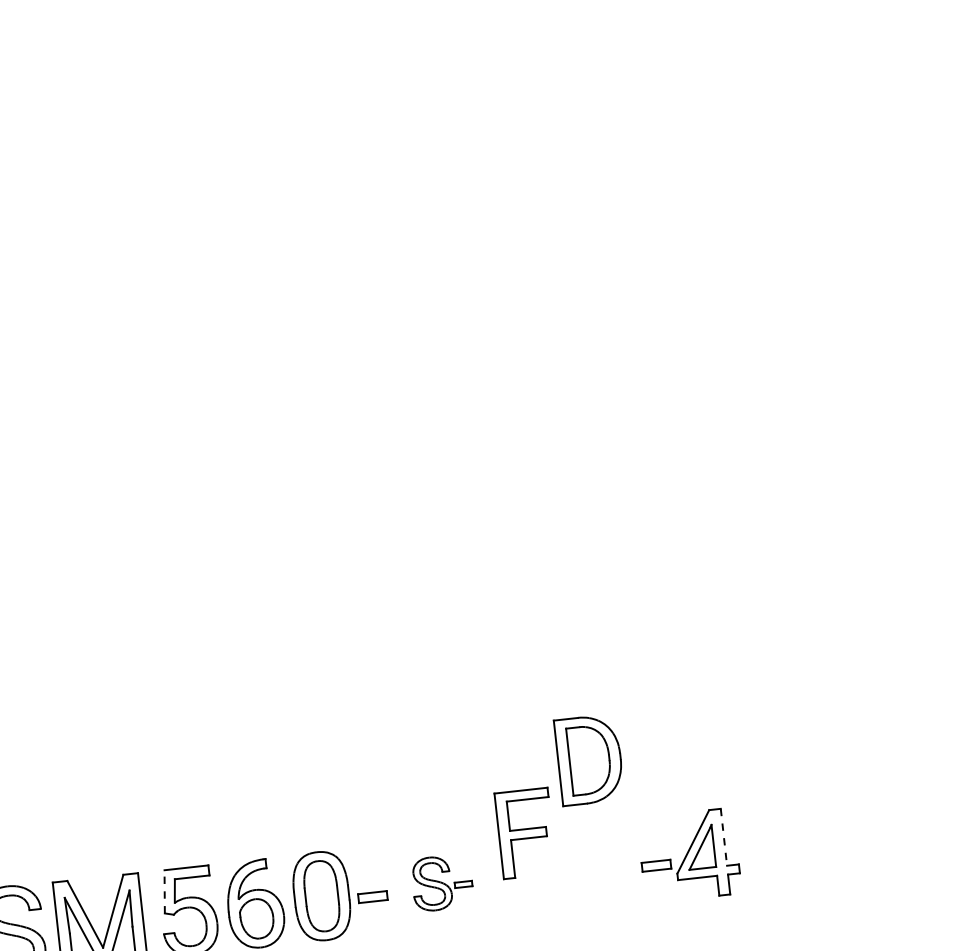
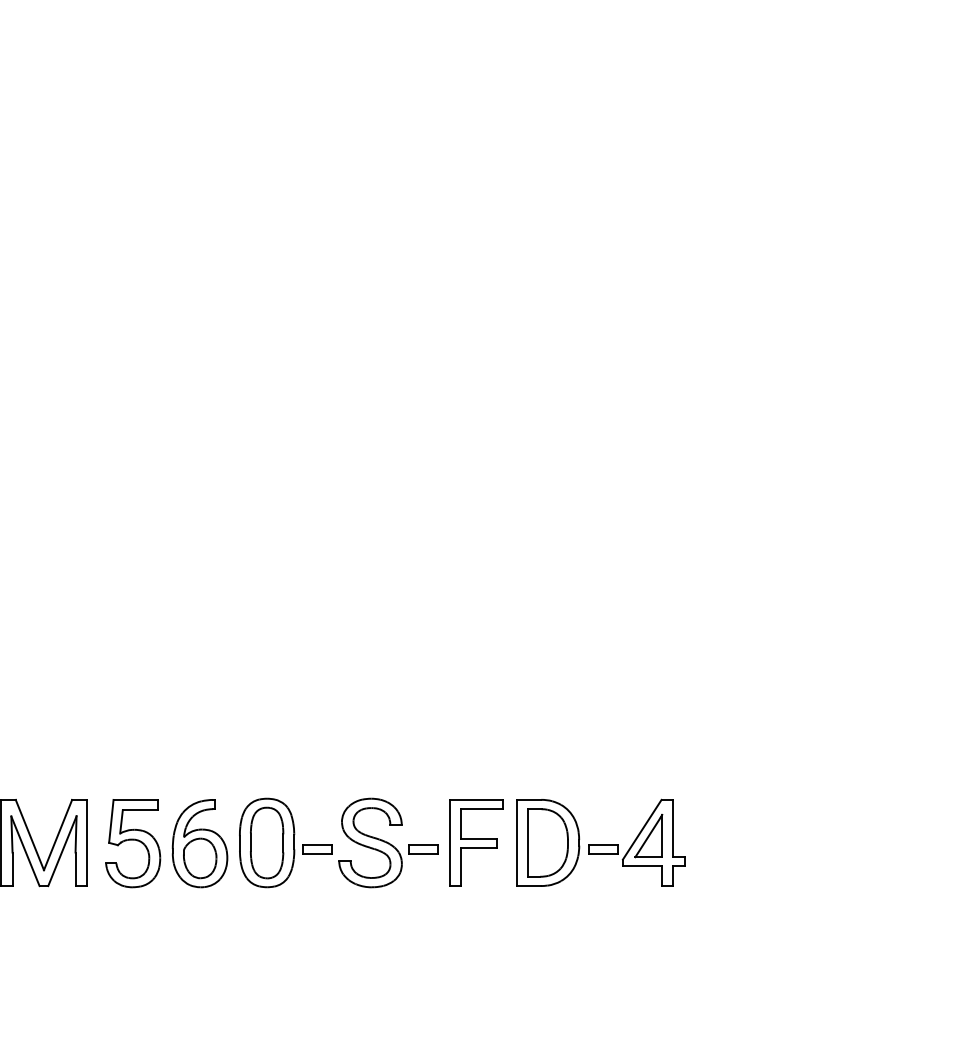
part: (589, 759) -> (548, 842), moved
part: (525, 832) -> (476, 842), moved
line: (724, 837) -> (673, 828), dashed -> solid
part: (442, 882) -> (388, 842), size x1.67
line: (164, 891) -> (111, 821), dashed -> solid

